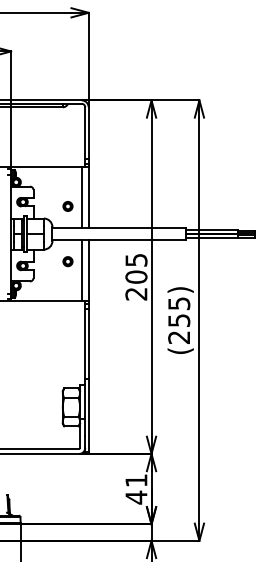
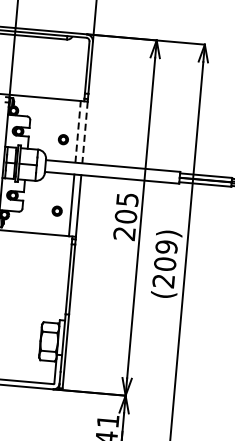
line: (81, 197) -> (77, 131), solid -> dashed
line: (88, 197) -> (84, 132), solid -> dashed
part: (67, 261) -> (56, 211), moved
text: (179, 312) -> (166, 256), (255) -> (209)

